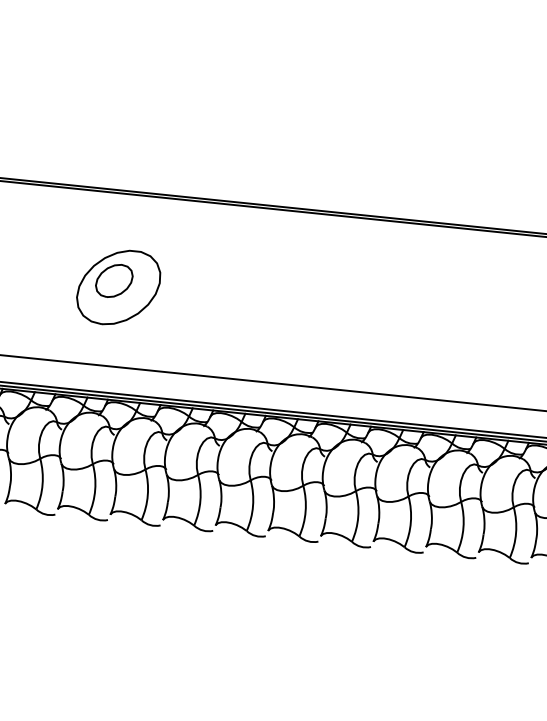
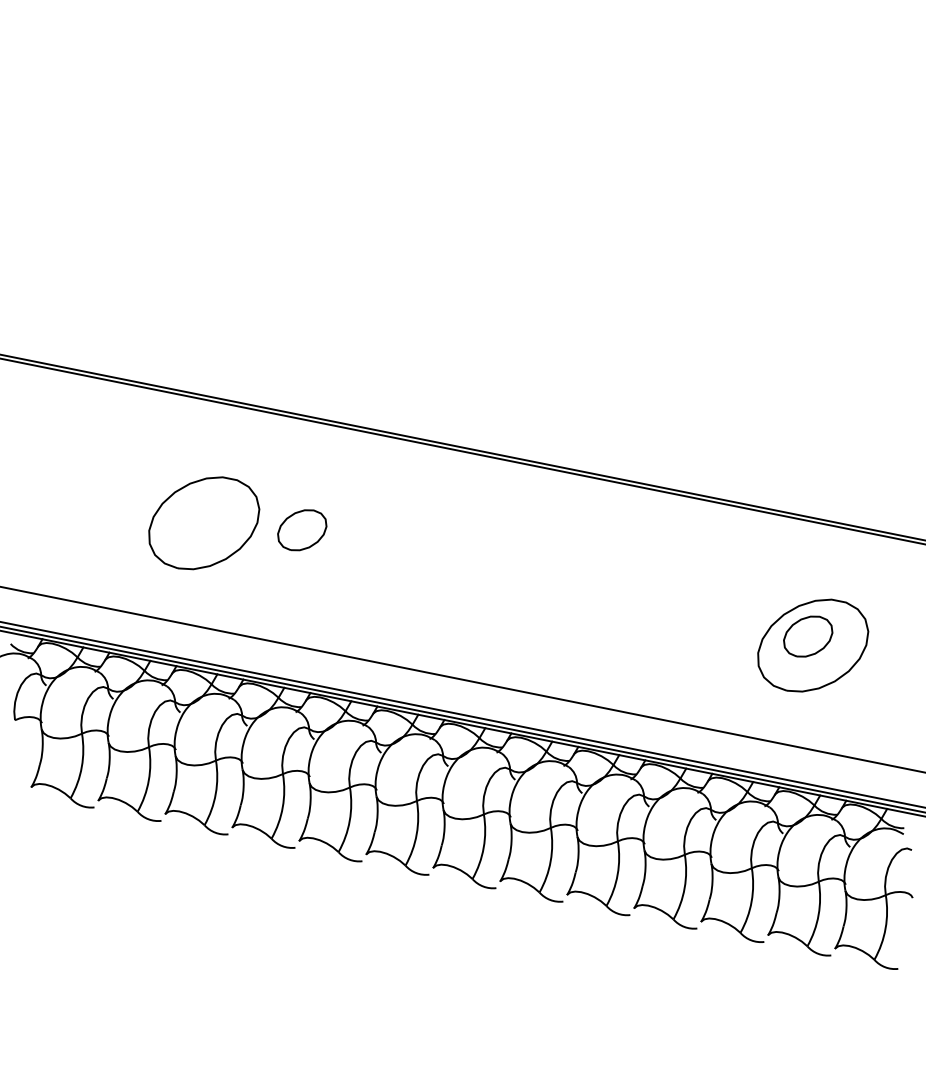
part: (114, 281) -> (302, 530), moved

